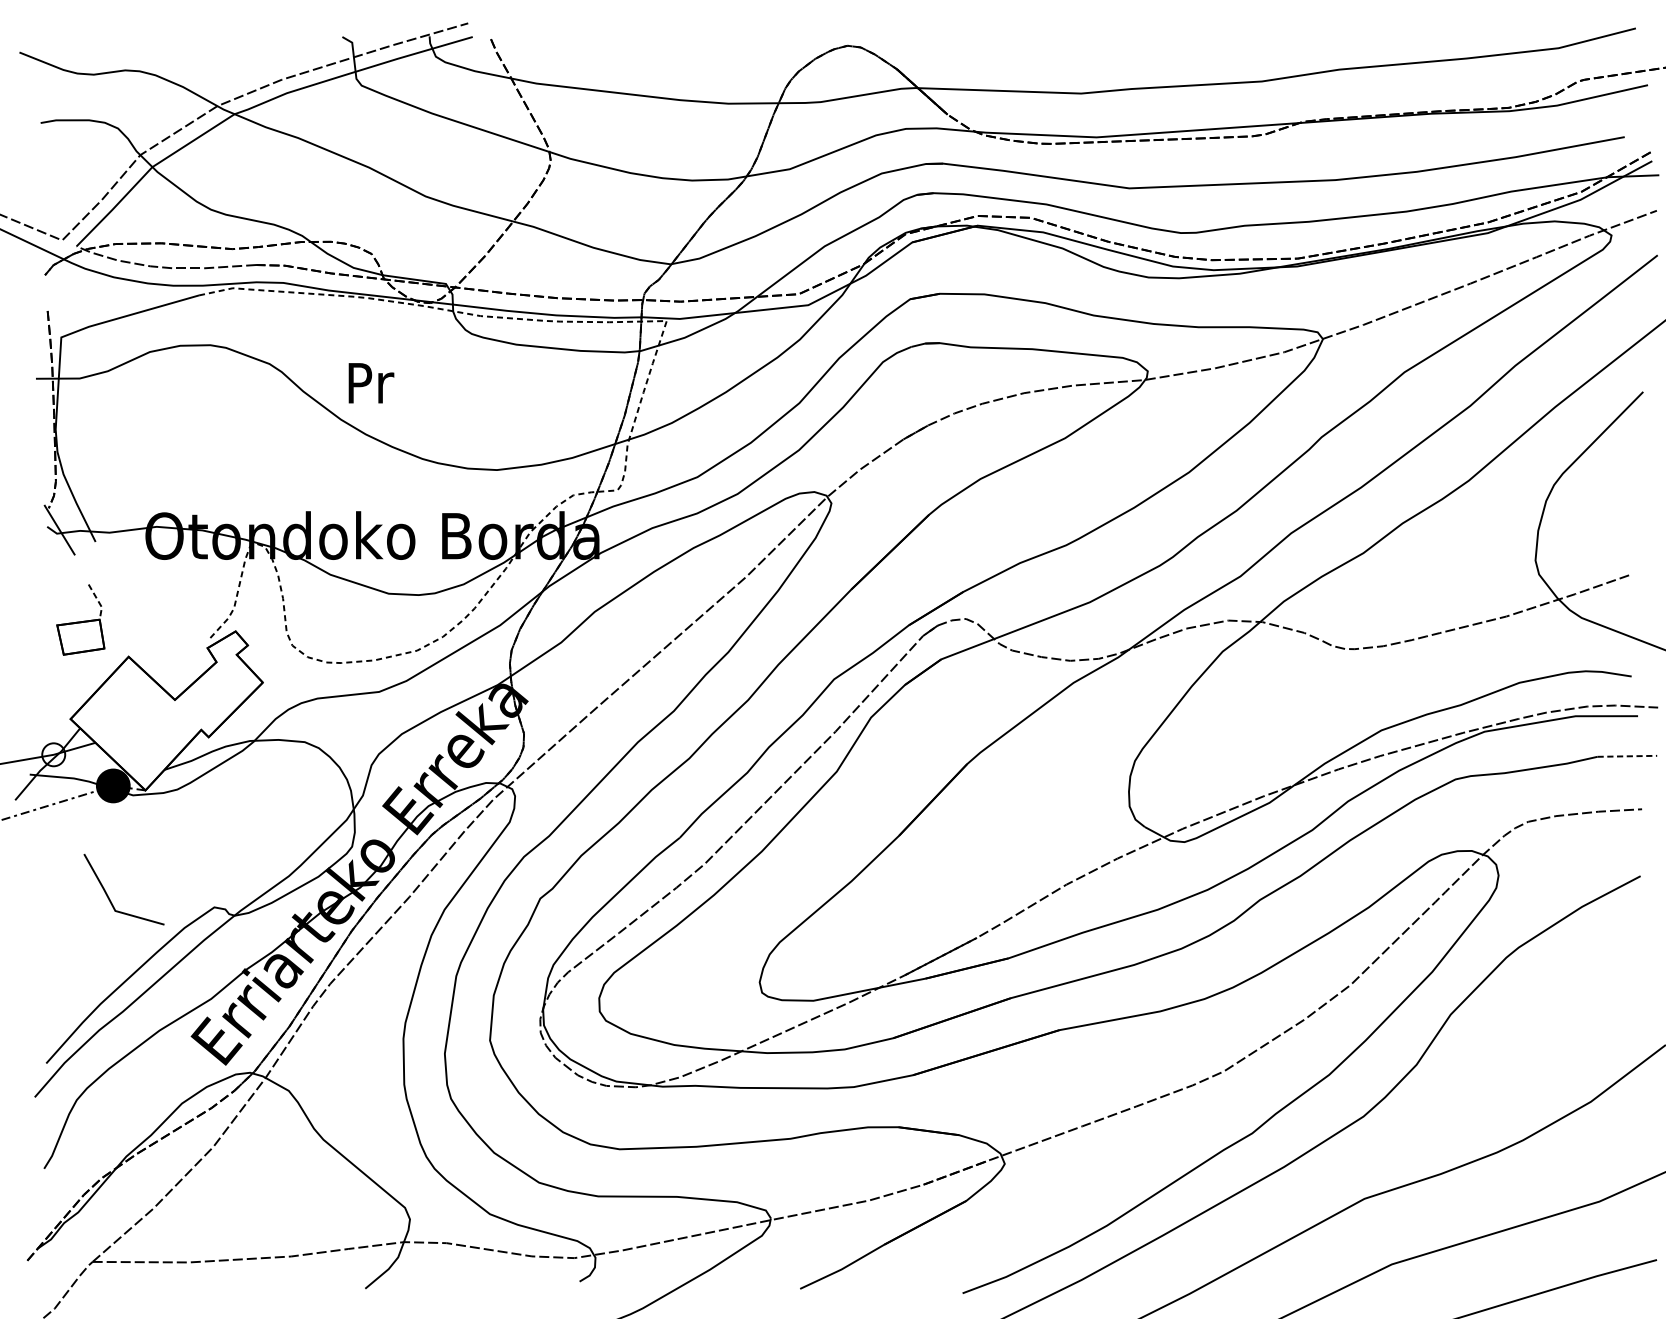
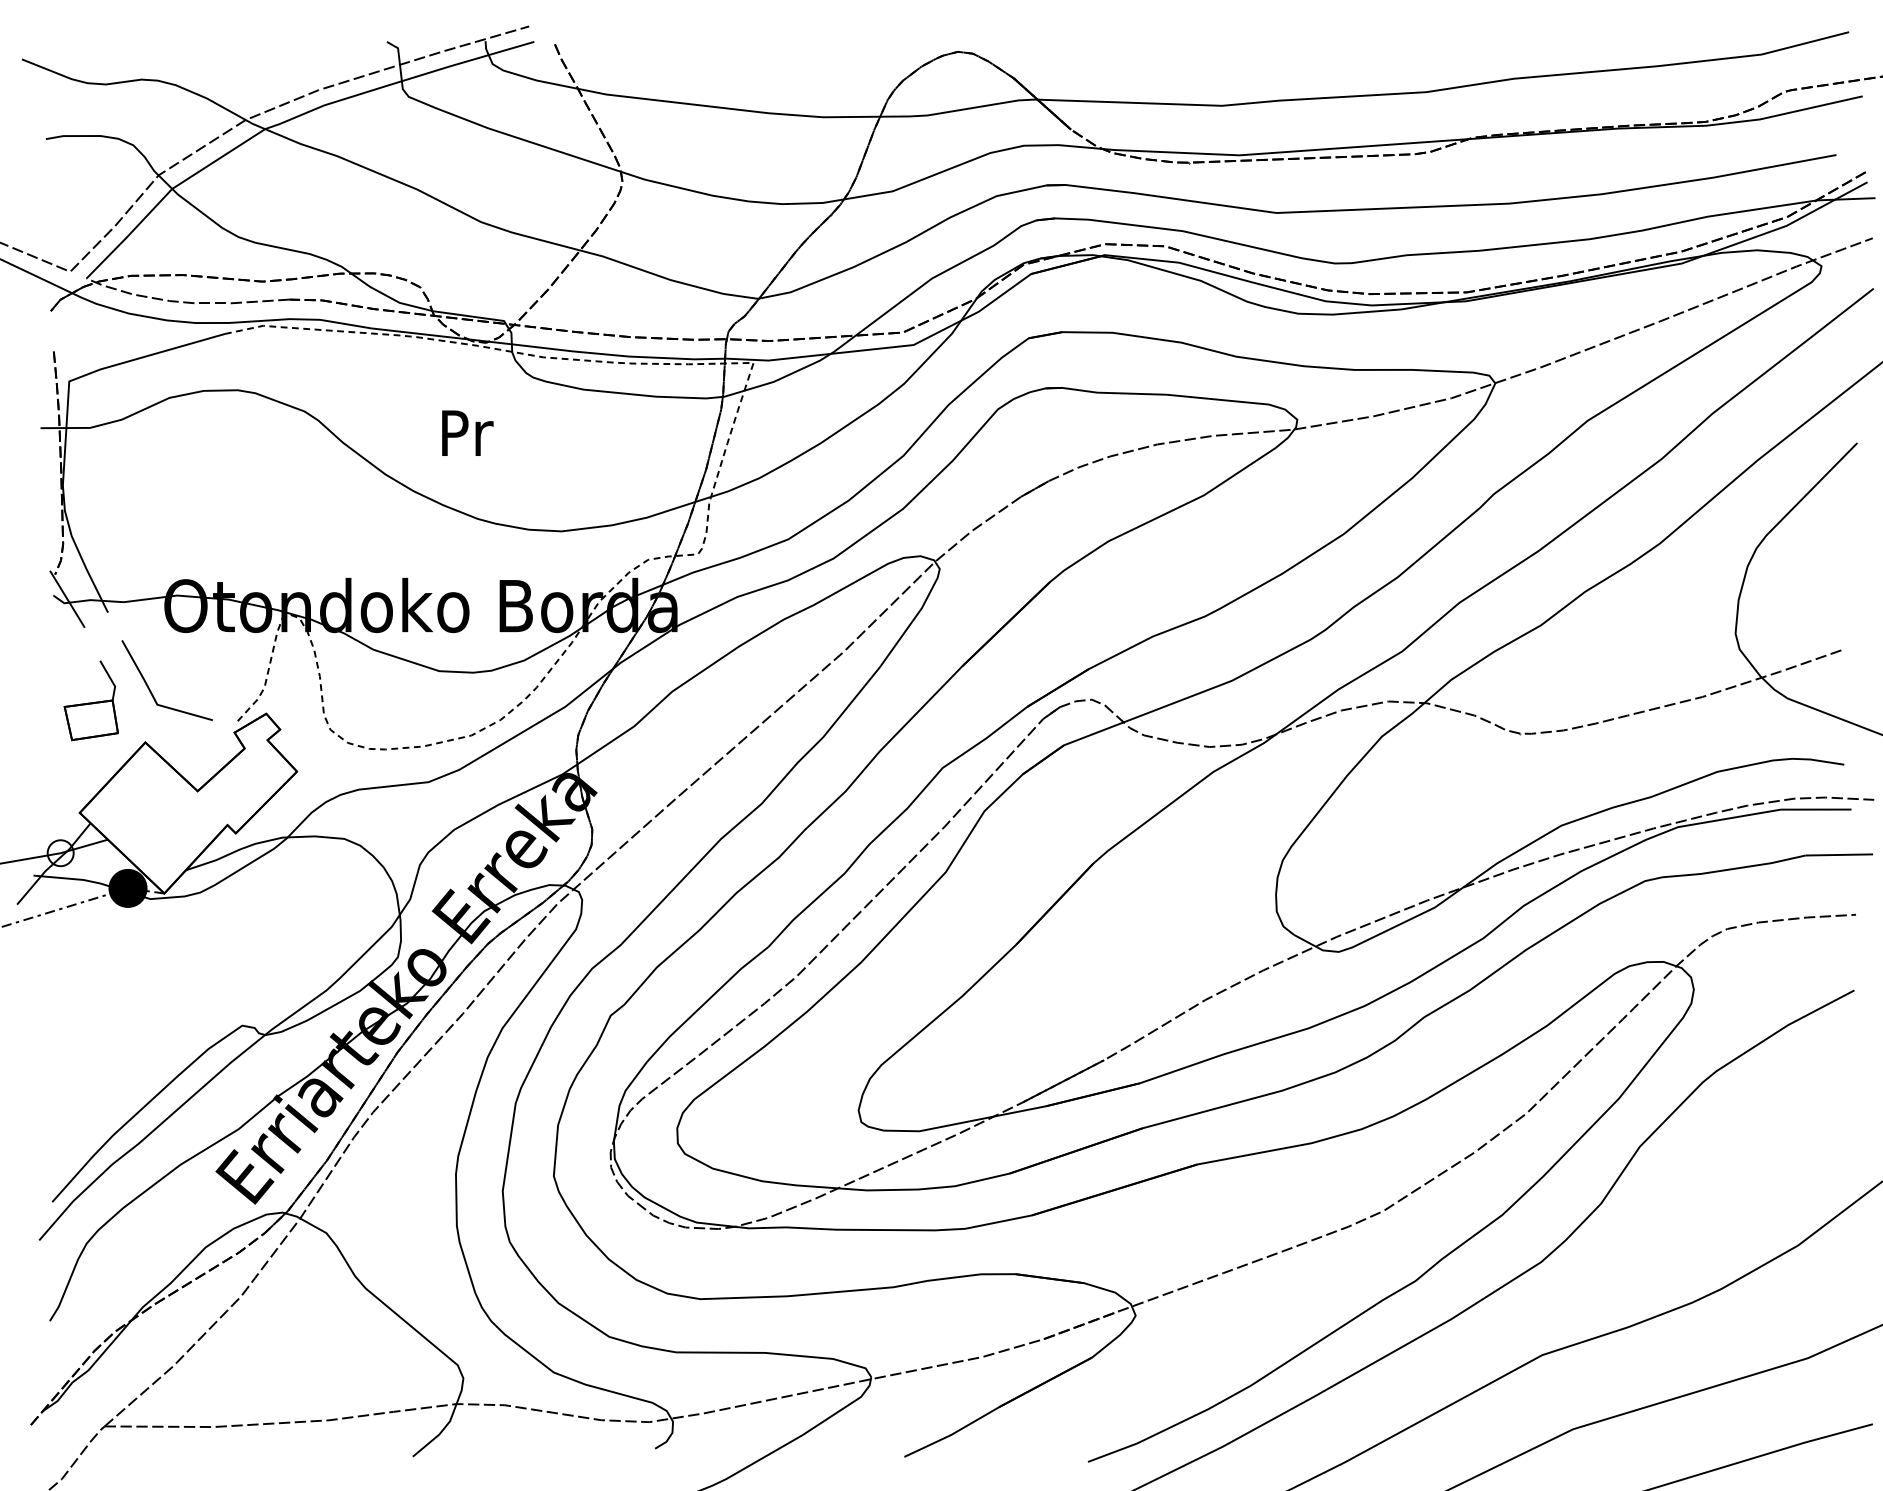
text: (371, 382) -> (467, 432), moved
line: (98, 601) -> (111, 680), dashed -> solid
line: (1627, 755) -> (1839, 854), dashed -> solid
line: (109, 897) -> (150, 689), moved

